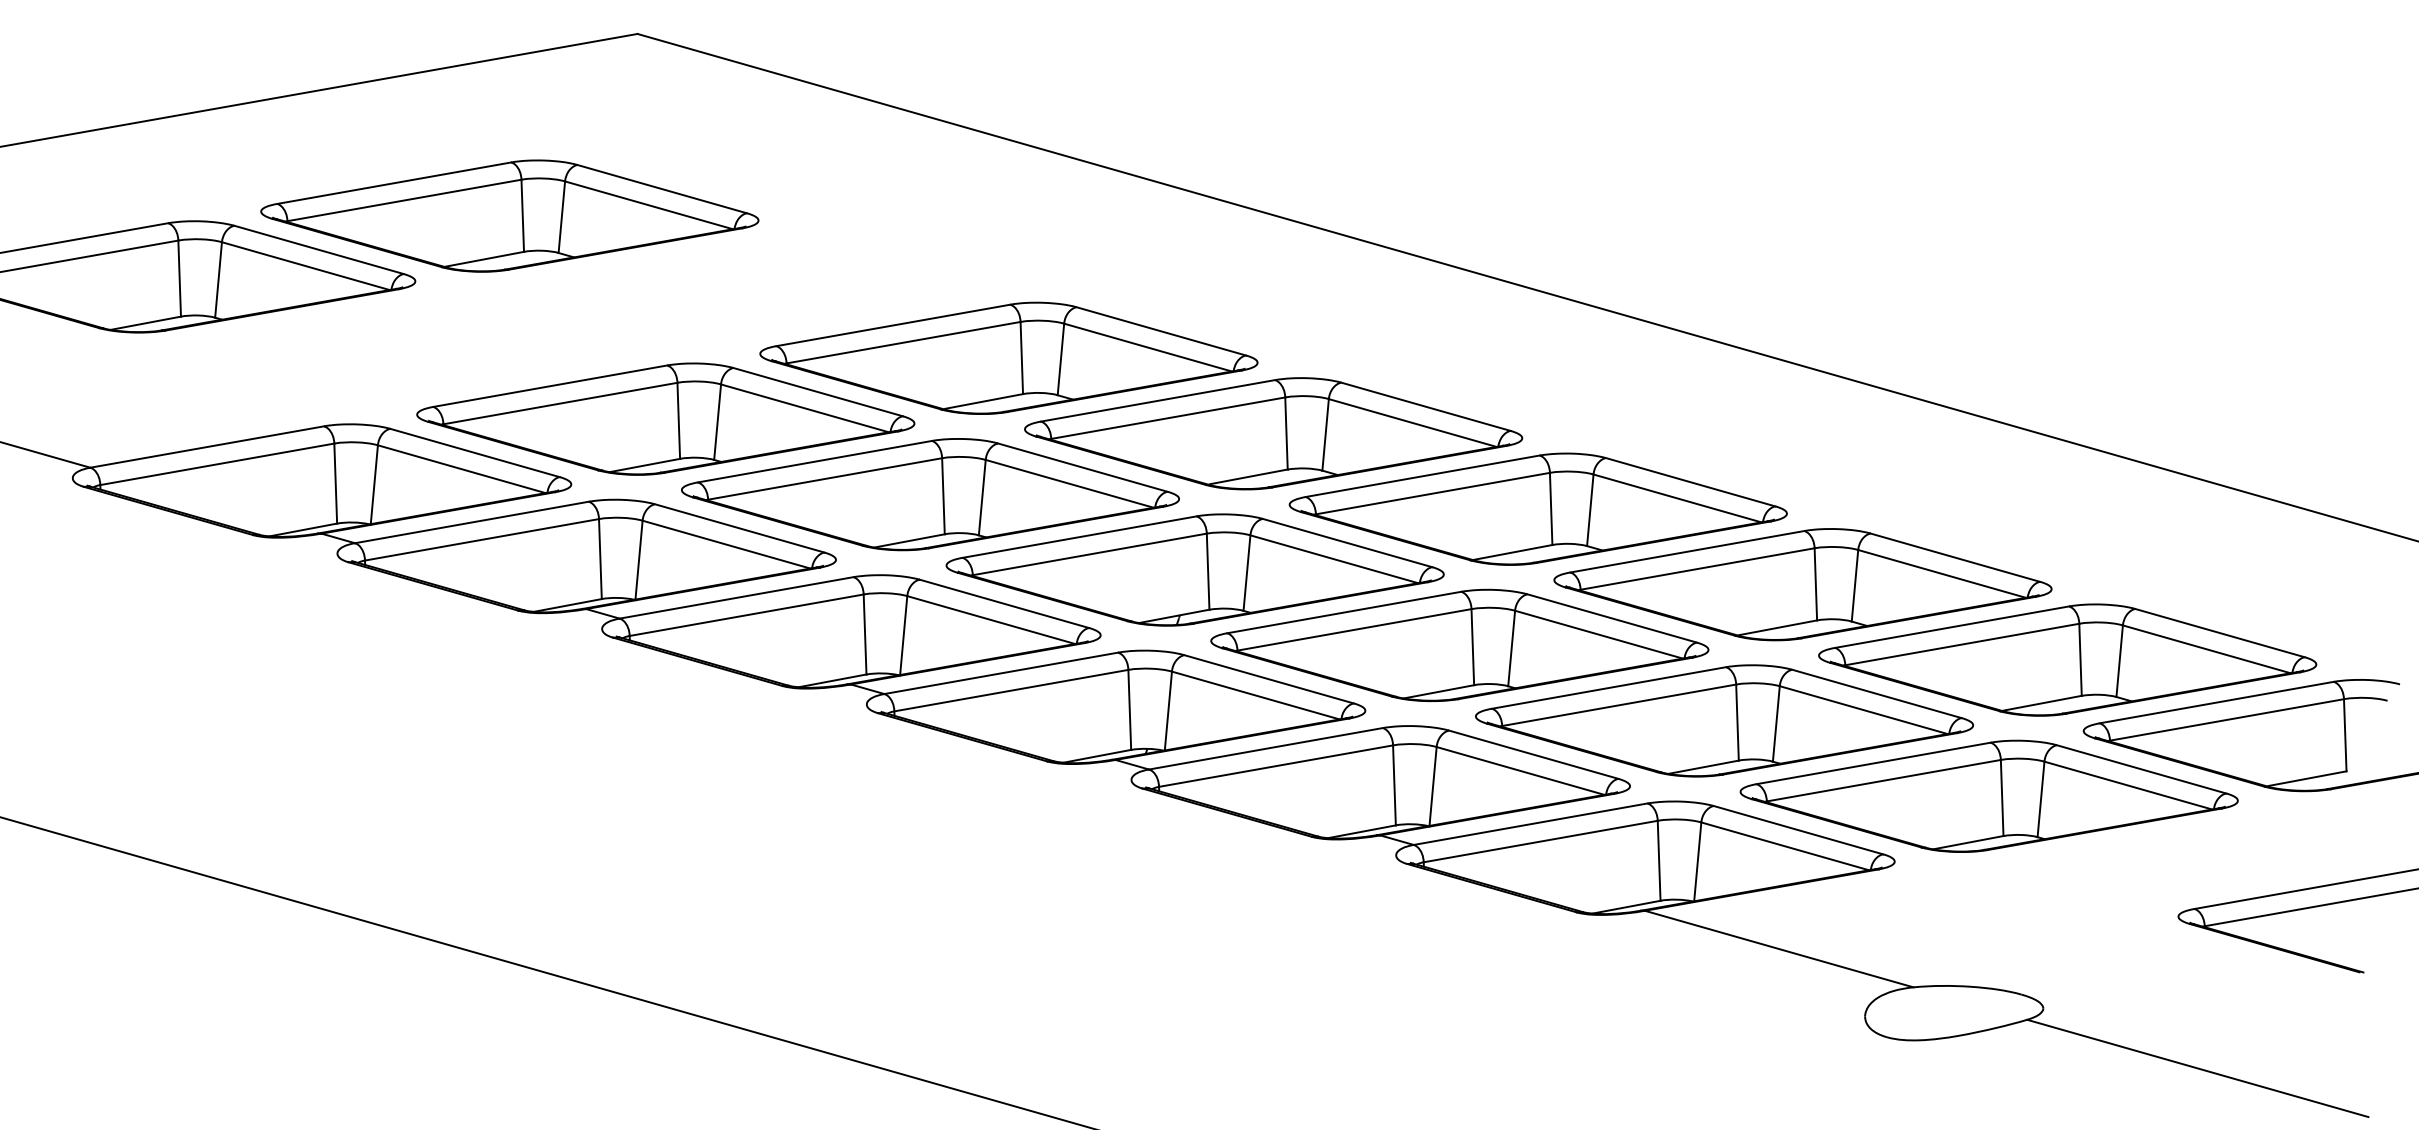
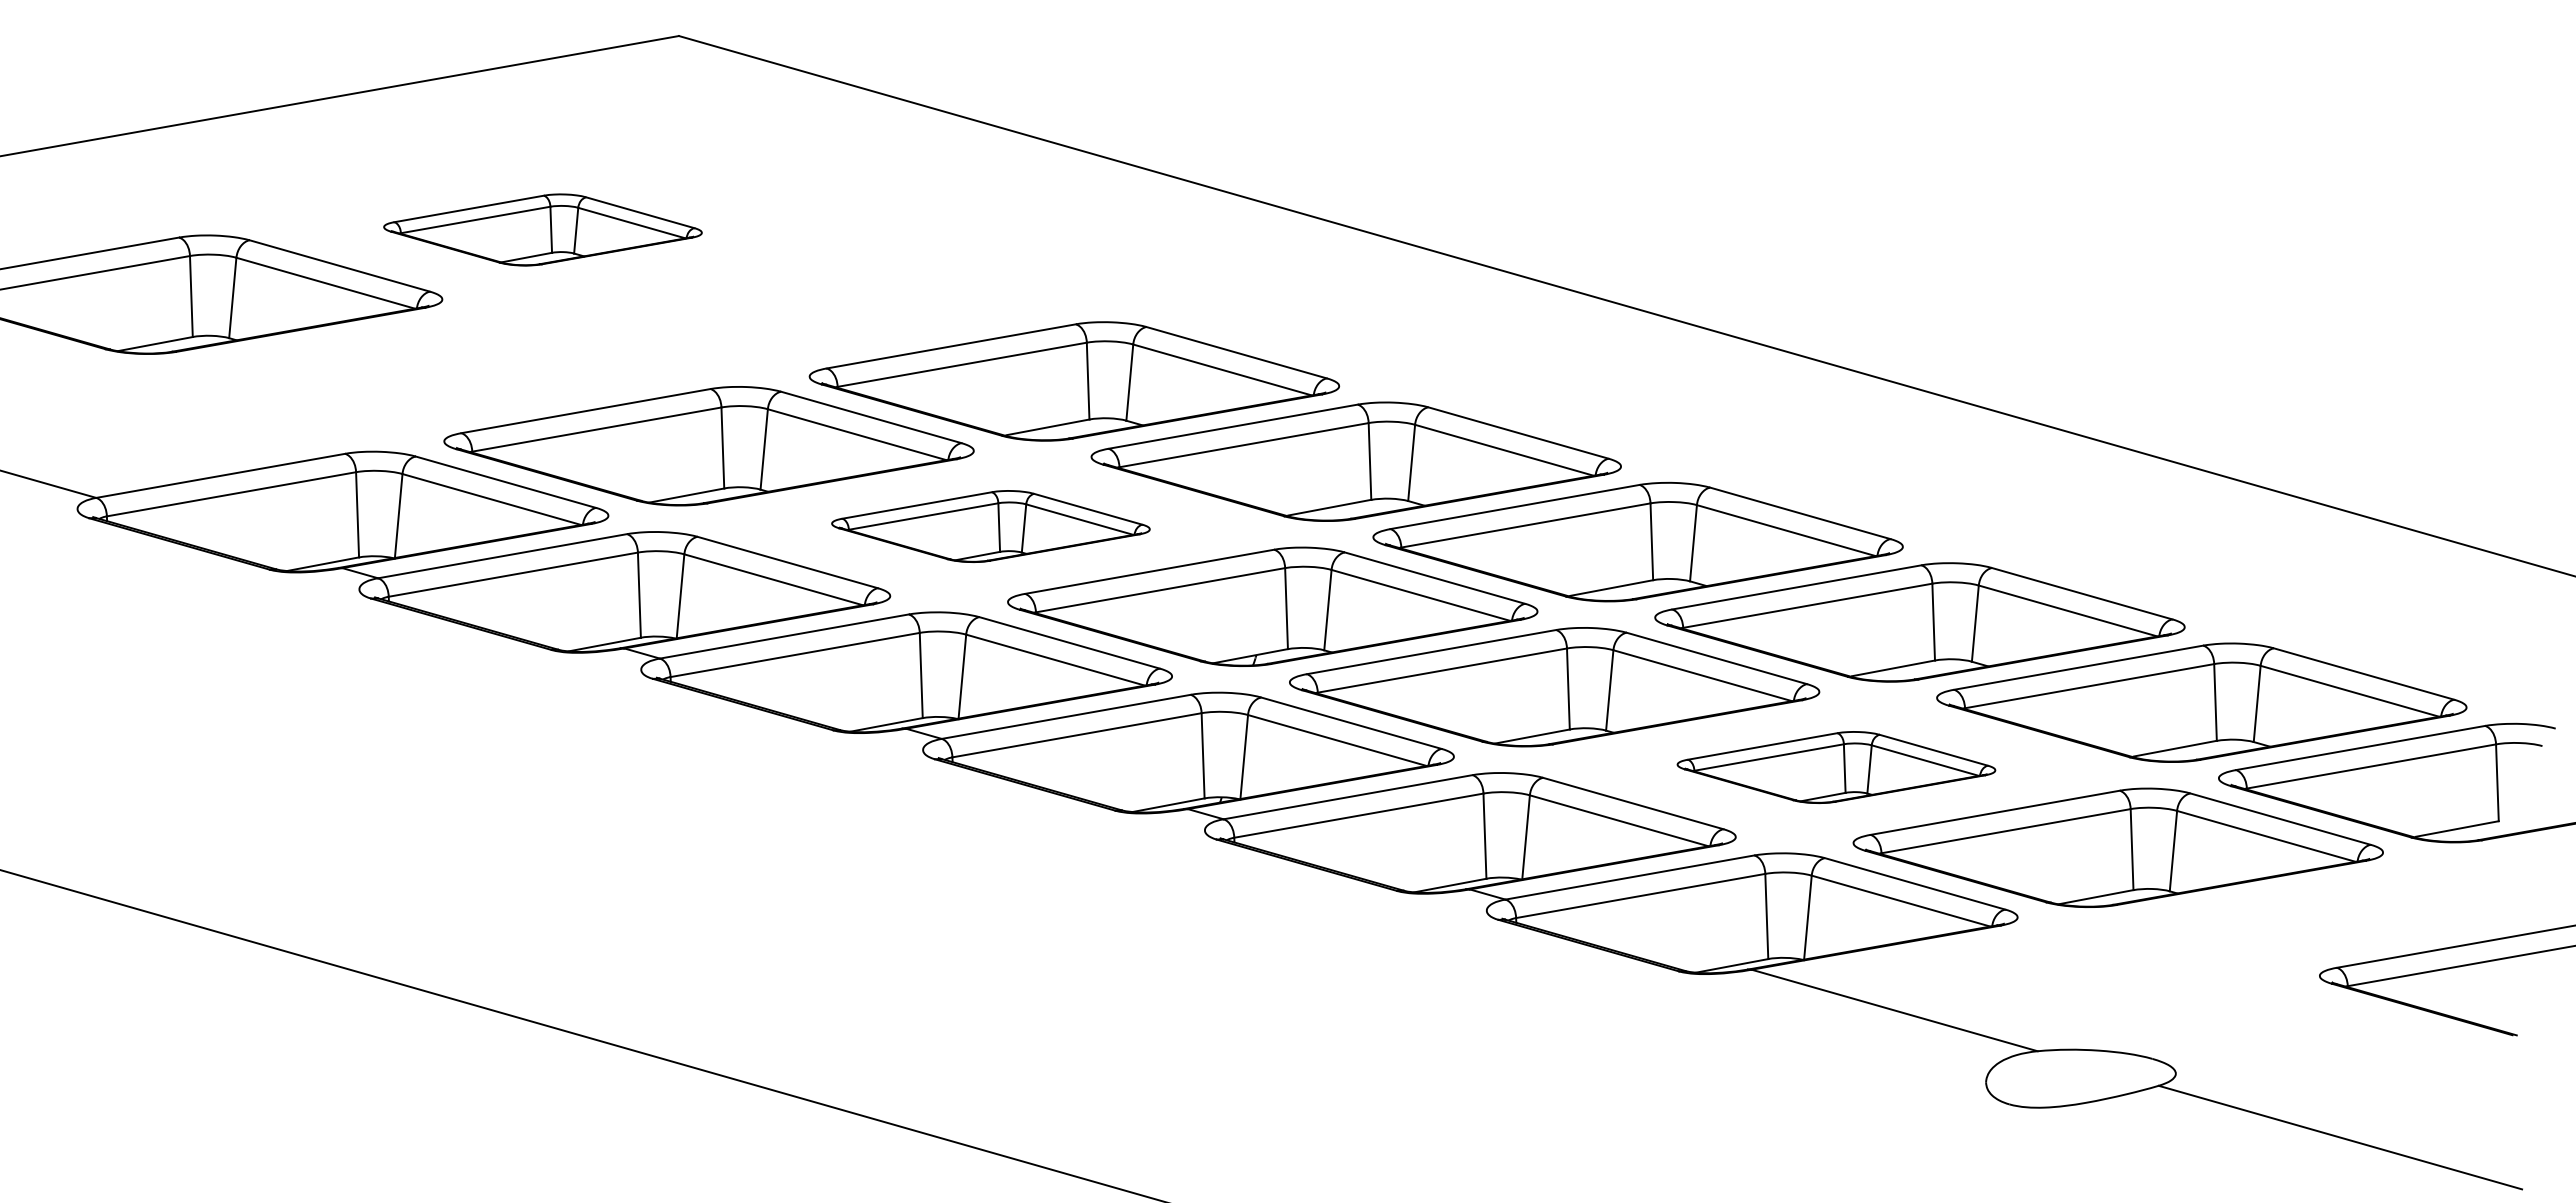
part: (509, 215) -> (542, 229), size x0.6
part: (930, 494) -> (990, 526), size x0.6
part: (1724, 720) -> (1836, 767), size x0.6

